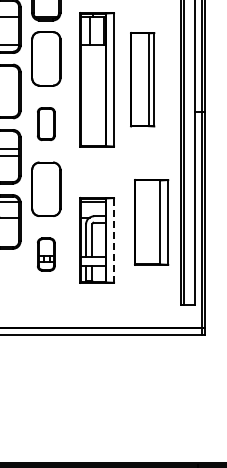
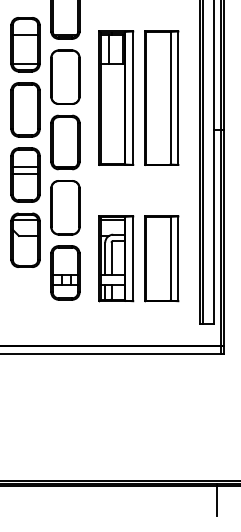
part: (142, 79) -> (161, 97), size x1.43
part: (46, 124) -> (65, 142), size x1.67
part: (151, 222) -> (161, 258), moved
line: (114, 240) -> (133, 258), dashed -> solid
part: (46, 254) -> (65, 272), size x1.67

